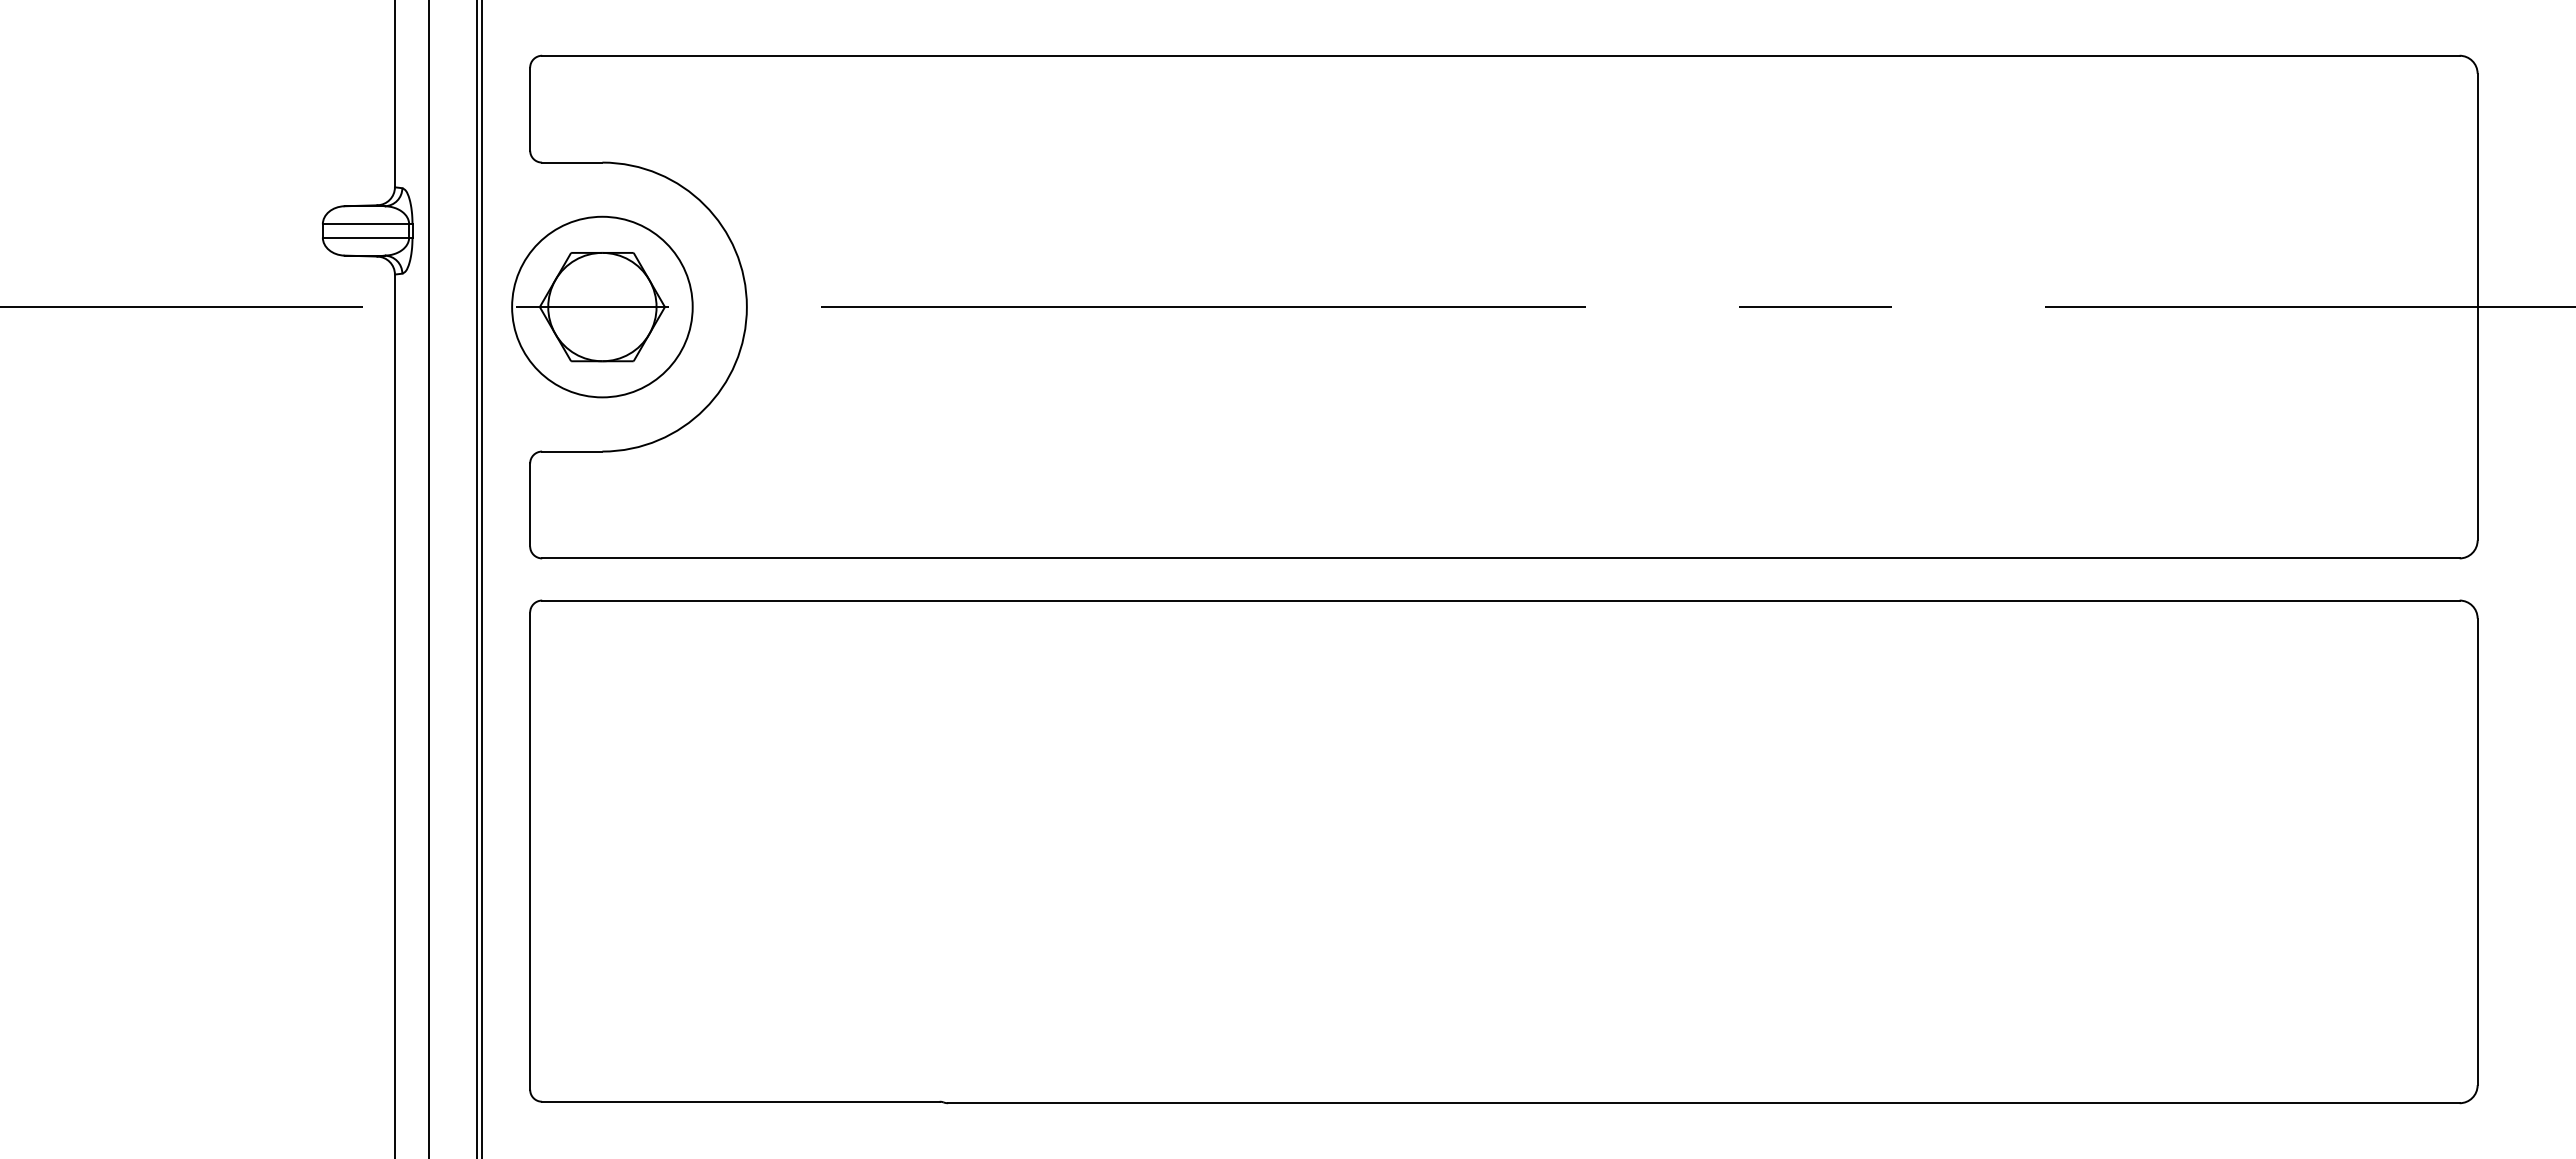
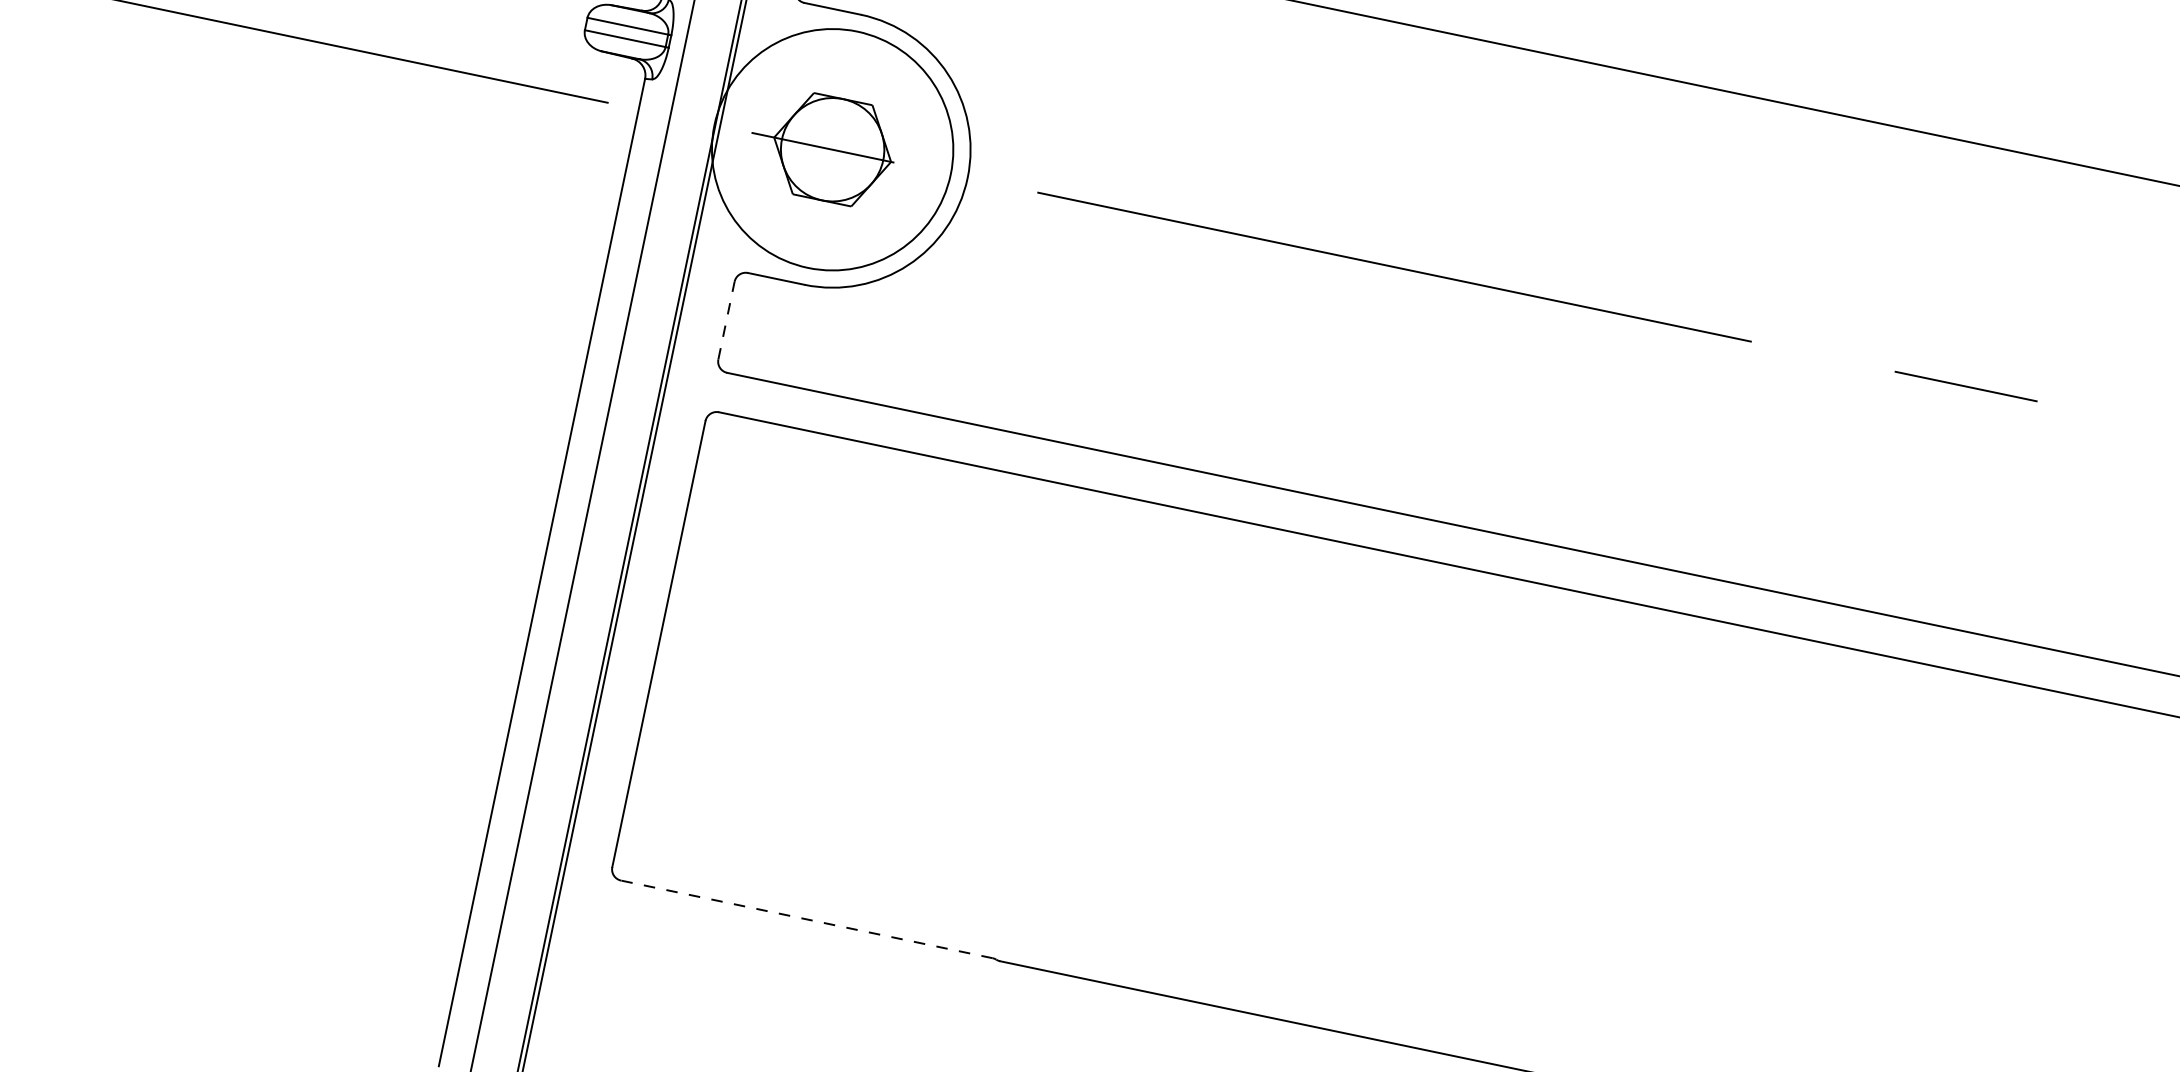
circle: (602, 306) -> (832, 149), size x1.4
line: (530, 504) -> (726, 320), solid -> dashed
line: (740, 1101) -> (806, 919), solid -> dashed

